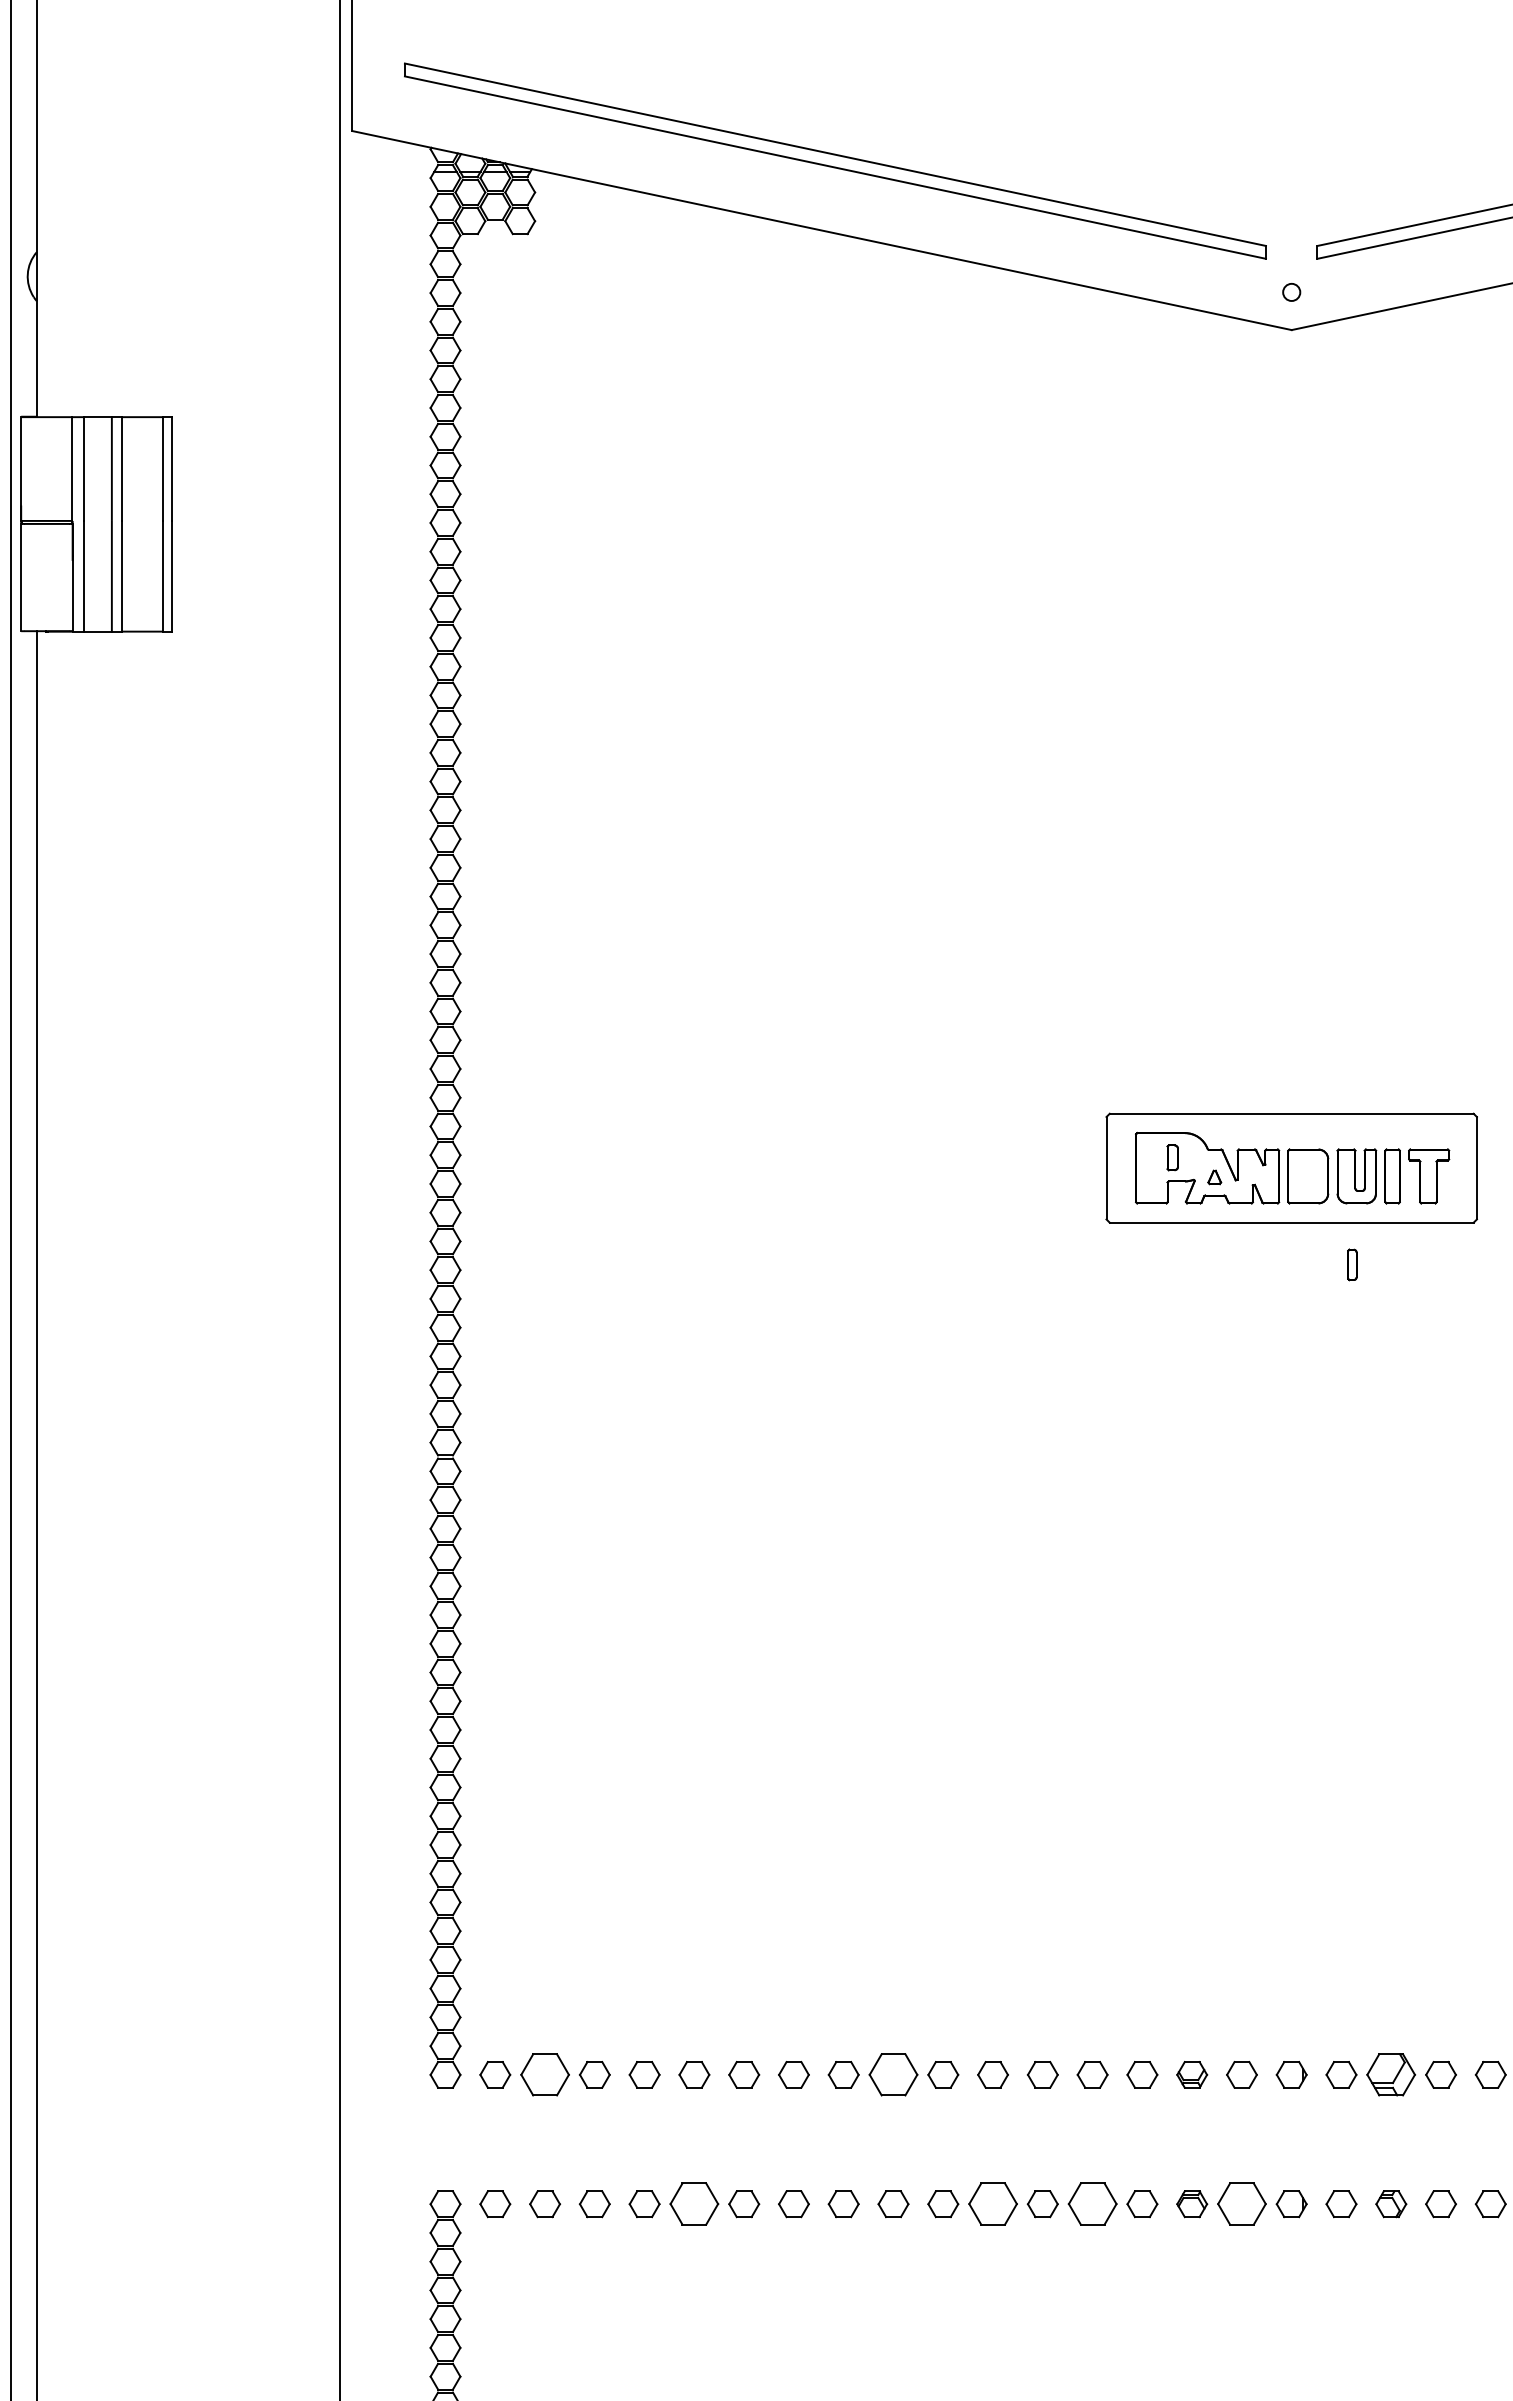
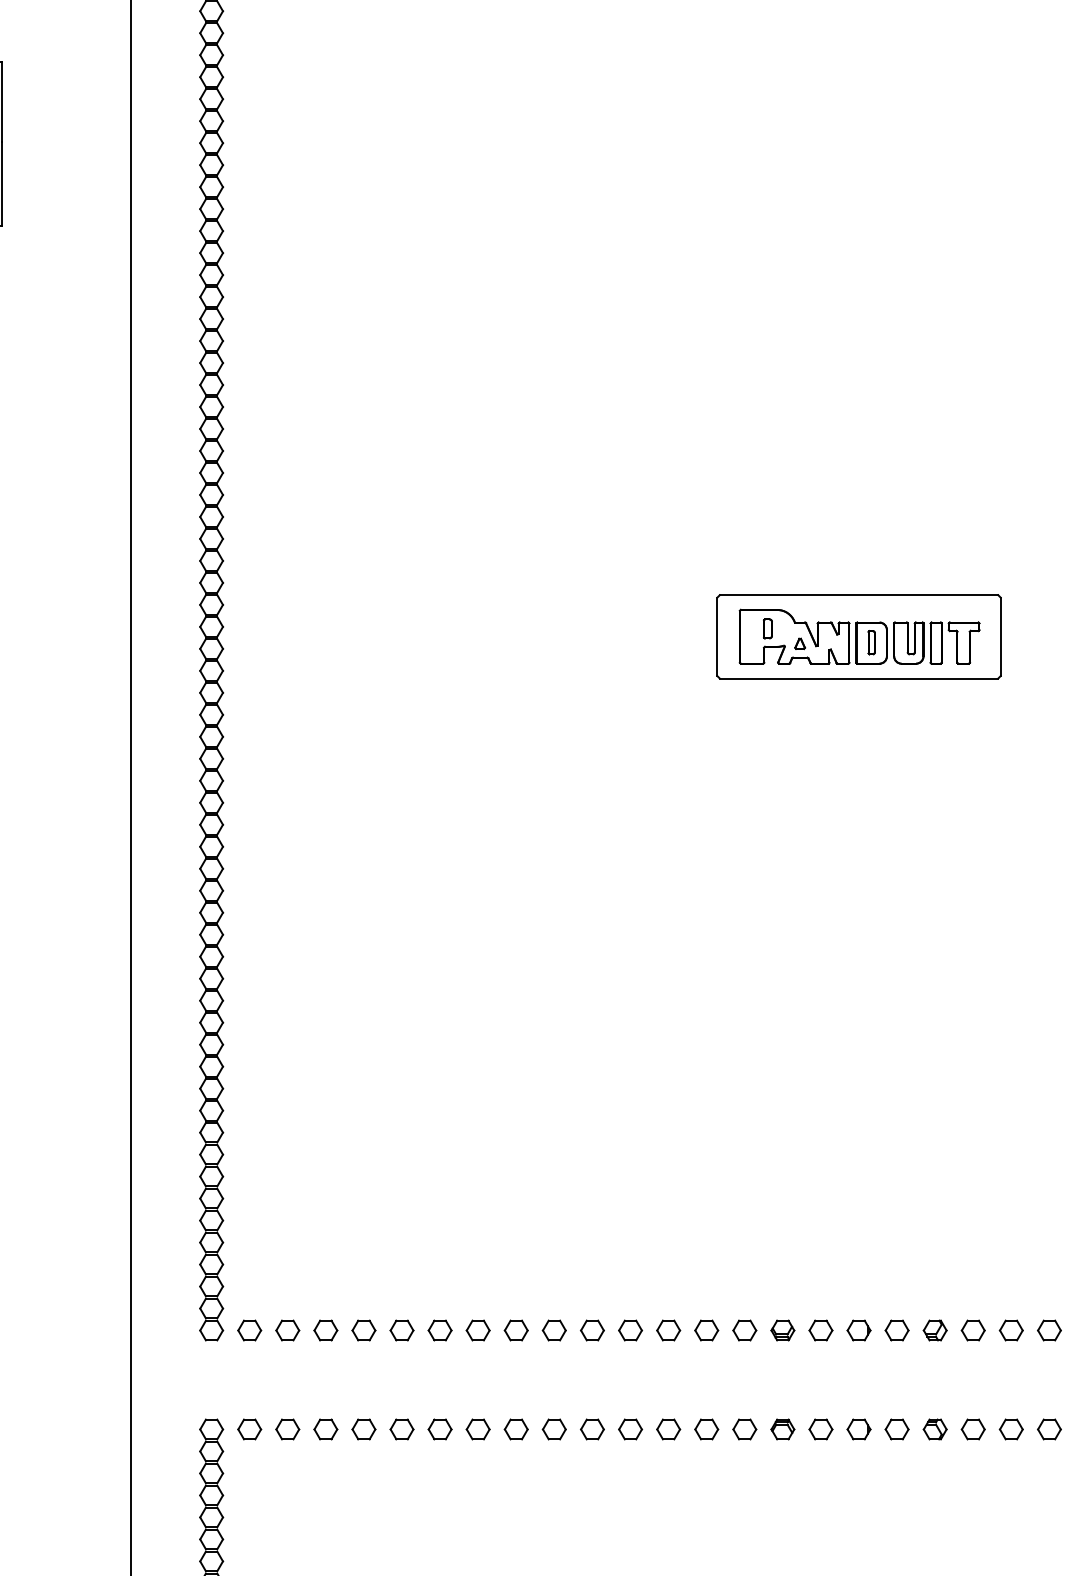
part: (1352, 1264) -> (871, 642), moved
part: (544, 2074) -> (287, 1330), size x0.62
part: (893, 2074) -> (554, 1330), size x0.62
part: (1391, 2074) -> (935, 1330), size x0.62
part: (694, 2204) -> (402, 1429), size x0.62
part: (992, 2204) -> (630, 1429), size x0.62
part: (1092, 2204) -> (706, 1429), size x0.62
part: (1241, 2204) -> (820, 1429), size x0.62

